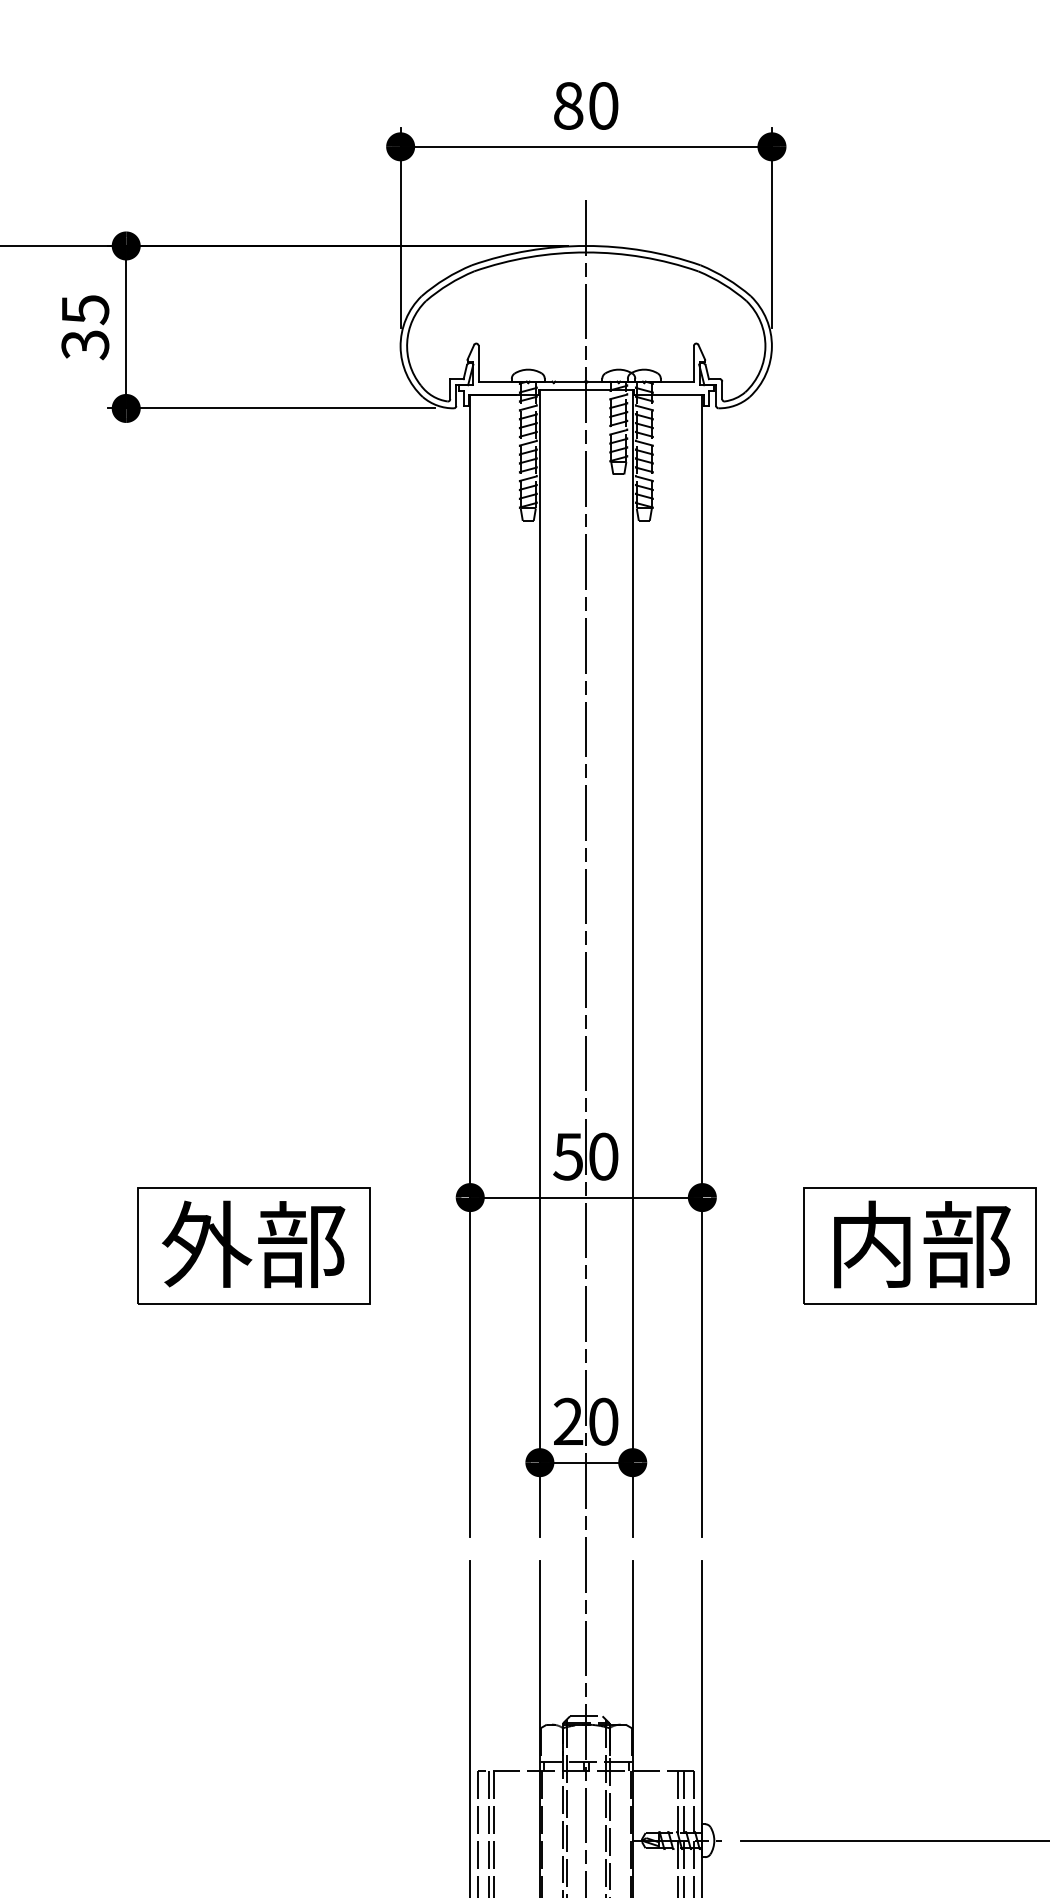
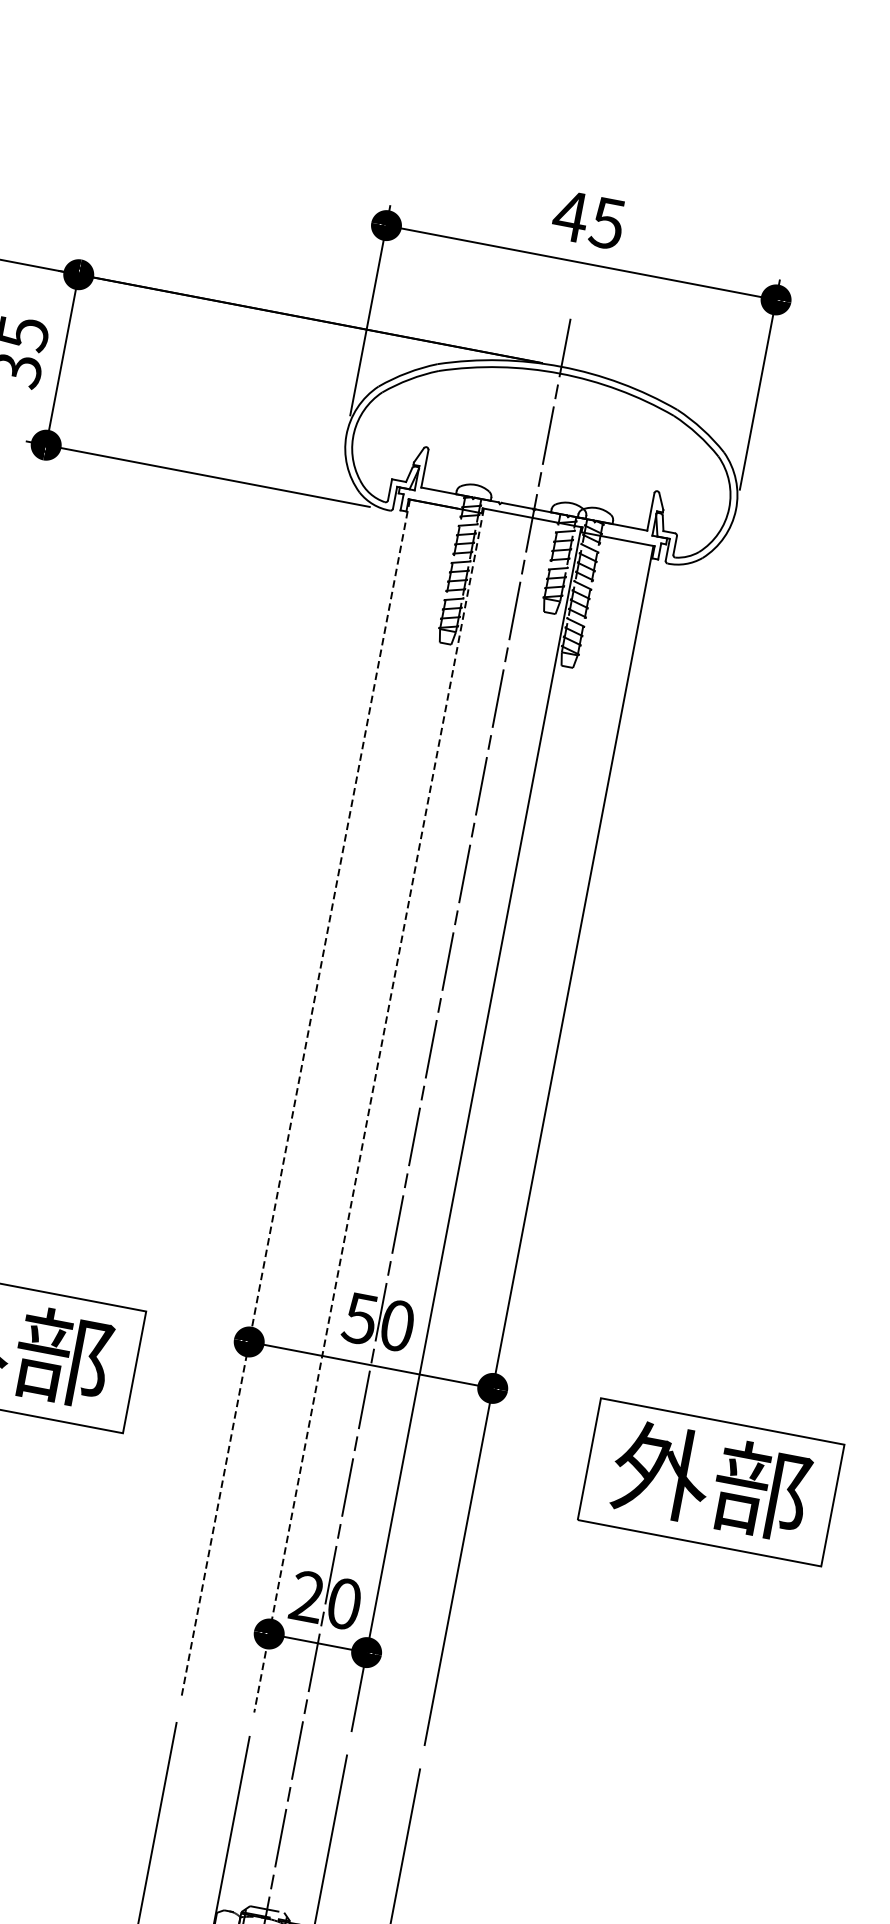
text: (585, 105) -> (588, 219), 80 -> 45
line: (539, 963) -> (368, 1110), solid -> dashed
line: (470, 966) -> (295, 1099), solid -> dashed
text: (872, 1244) -> (661, 1471), 内部 -> 外部

